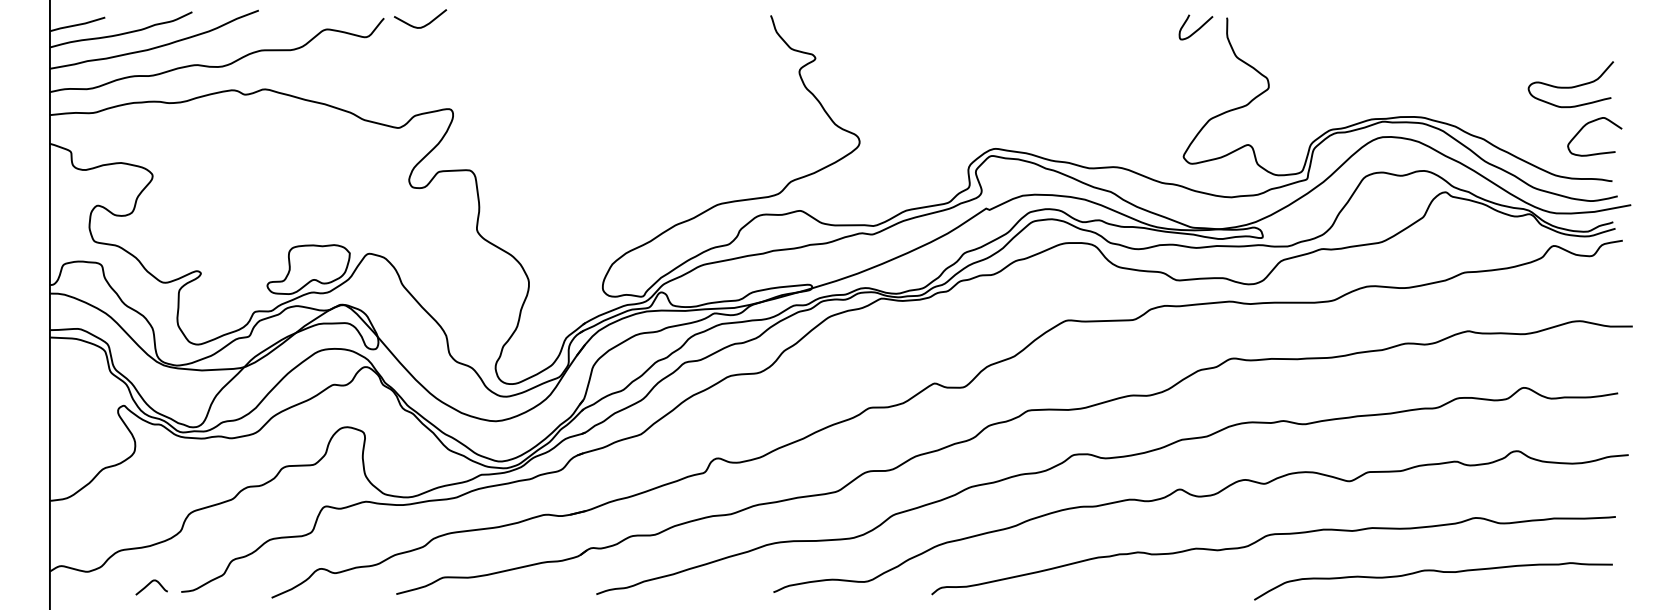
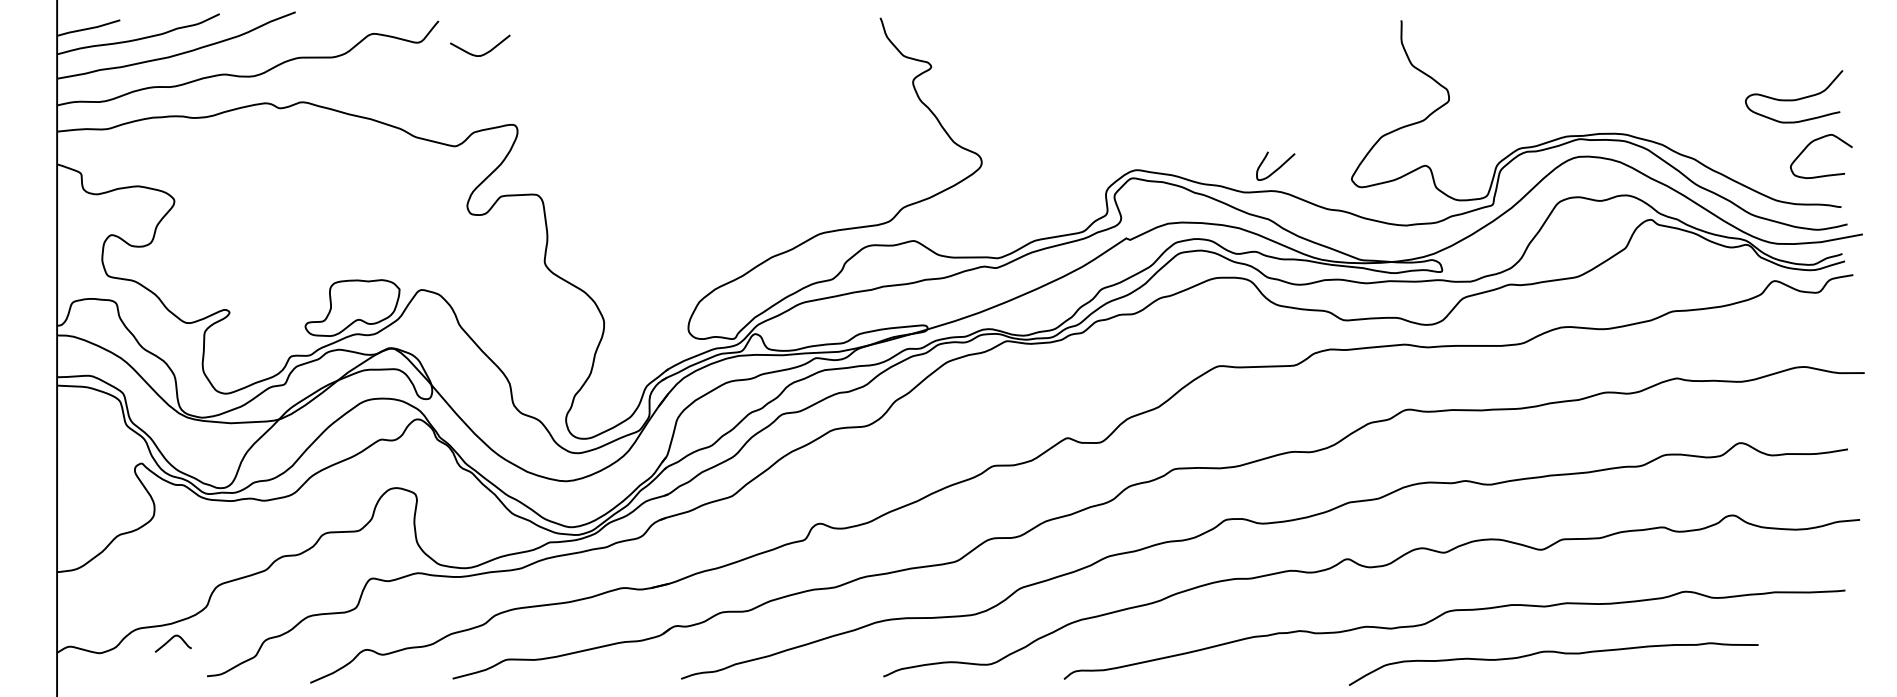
curve: (423, 25) -> (483, 53), moved
curve: (1196, 29) -> (1276, 168), moved
curve: (1433, 571) -> (1553, 652), moved
curve: (149, 584) -> (170, 640), moved

